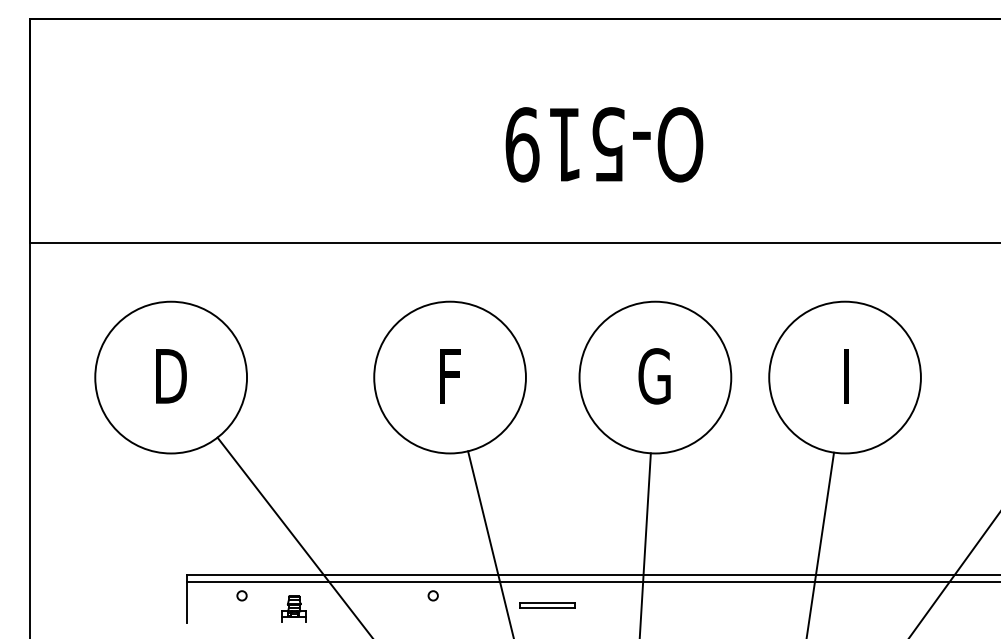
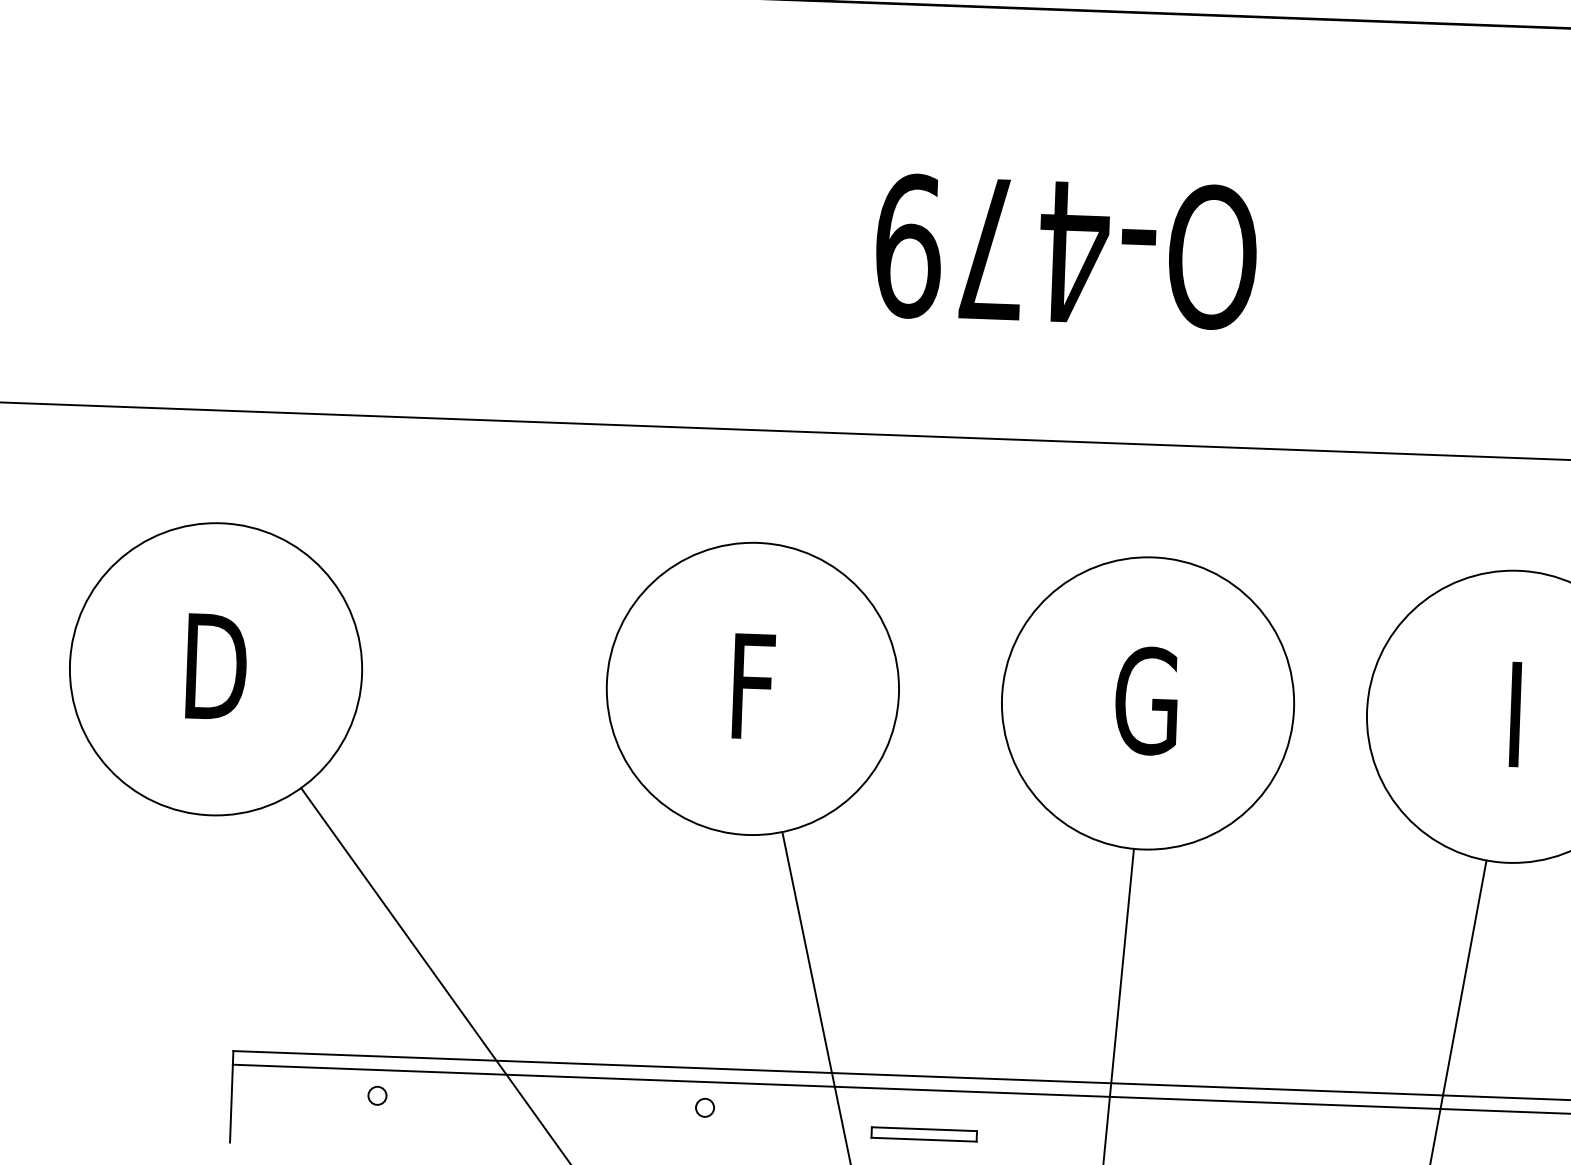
text: (587, 144) -> (1033, 250), O-519 -> O-479
circle: (241, 595) -> (376, 1095), moved
part: (293, 608) -> (435, 1122), removed

